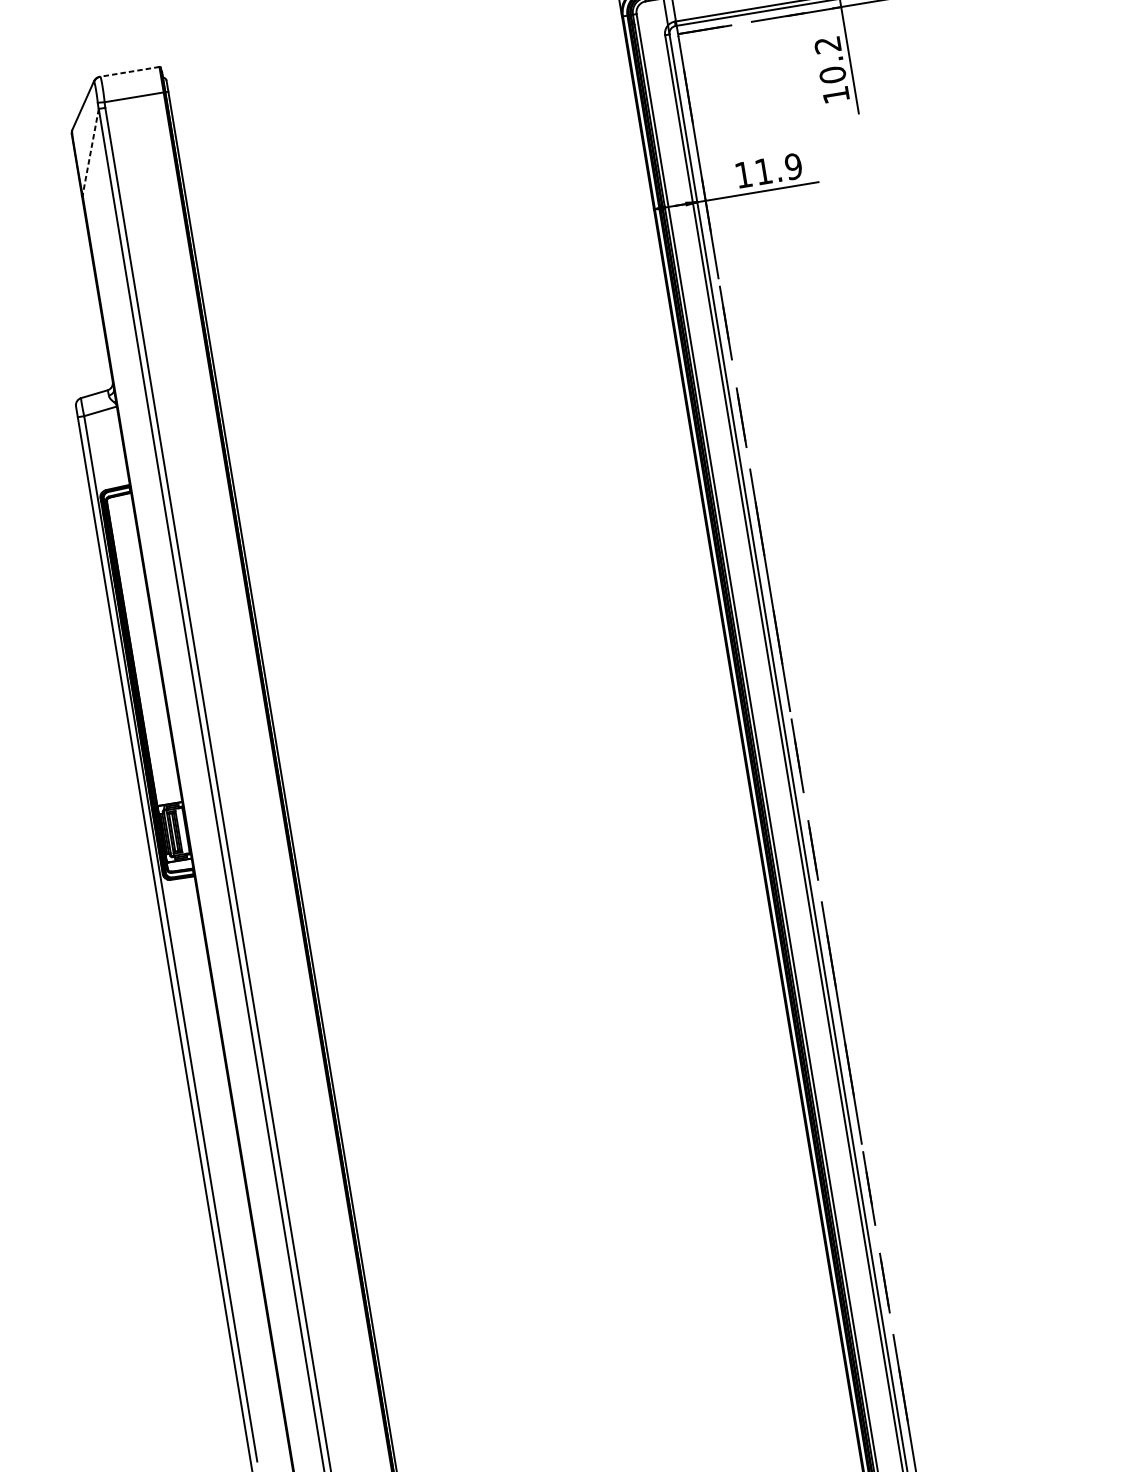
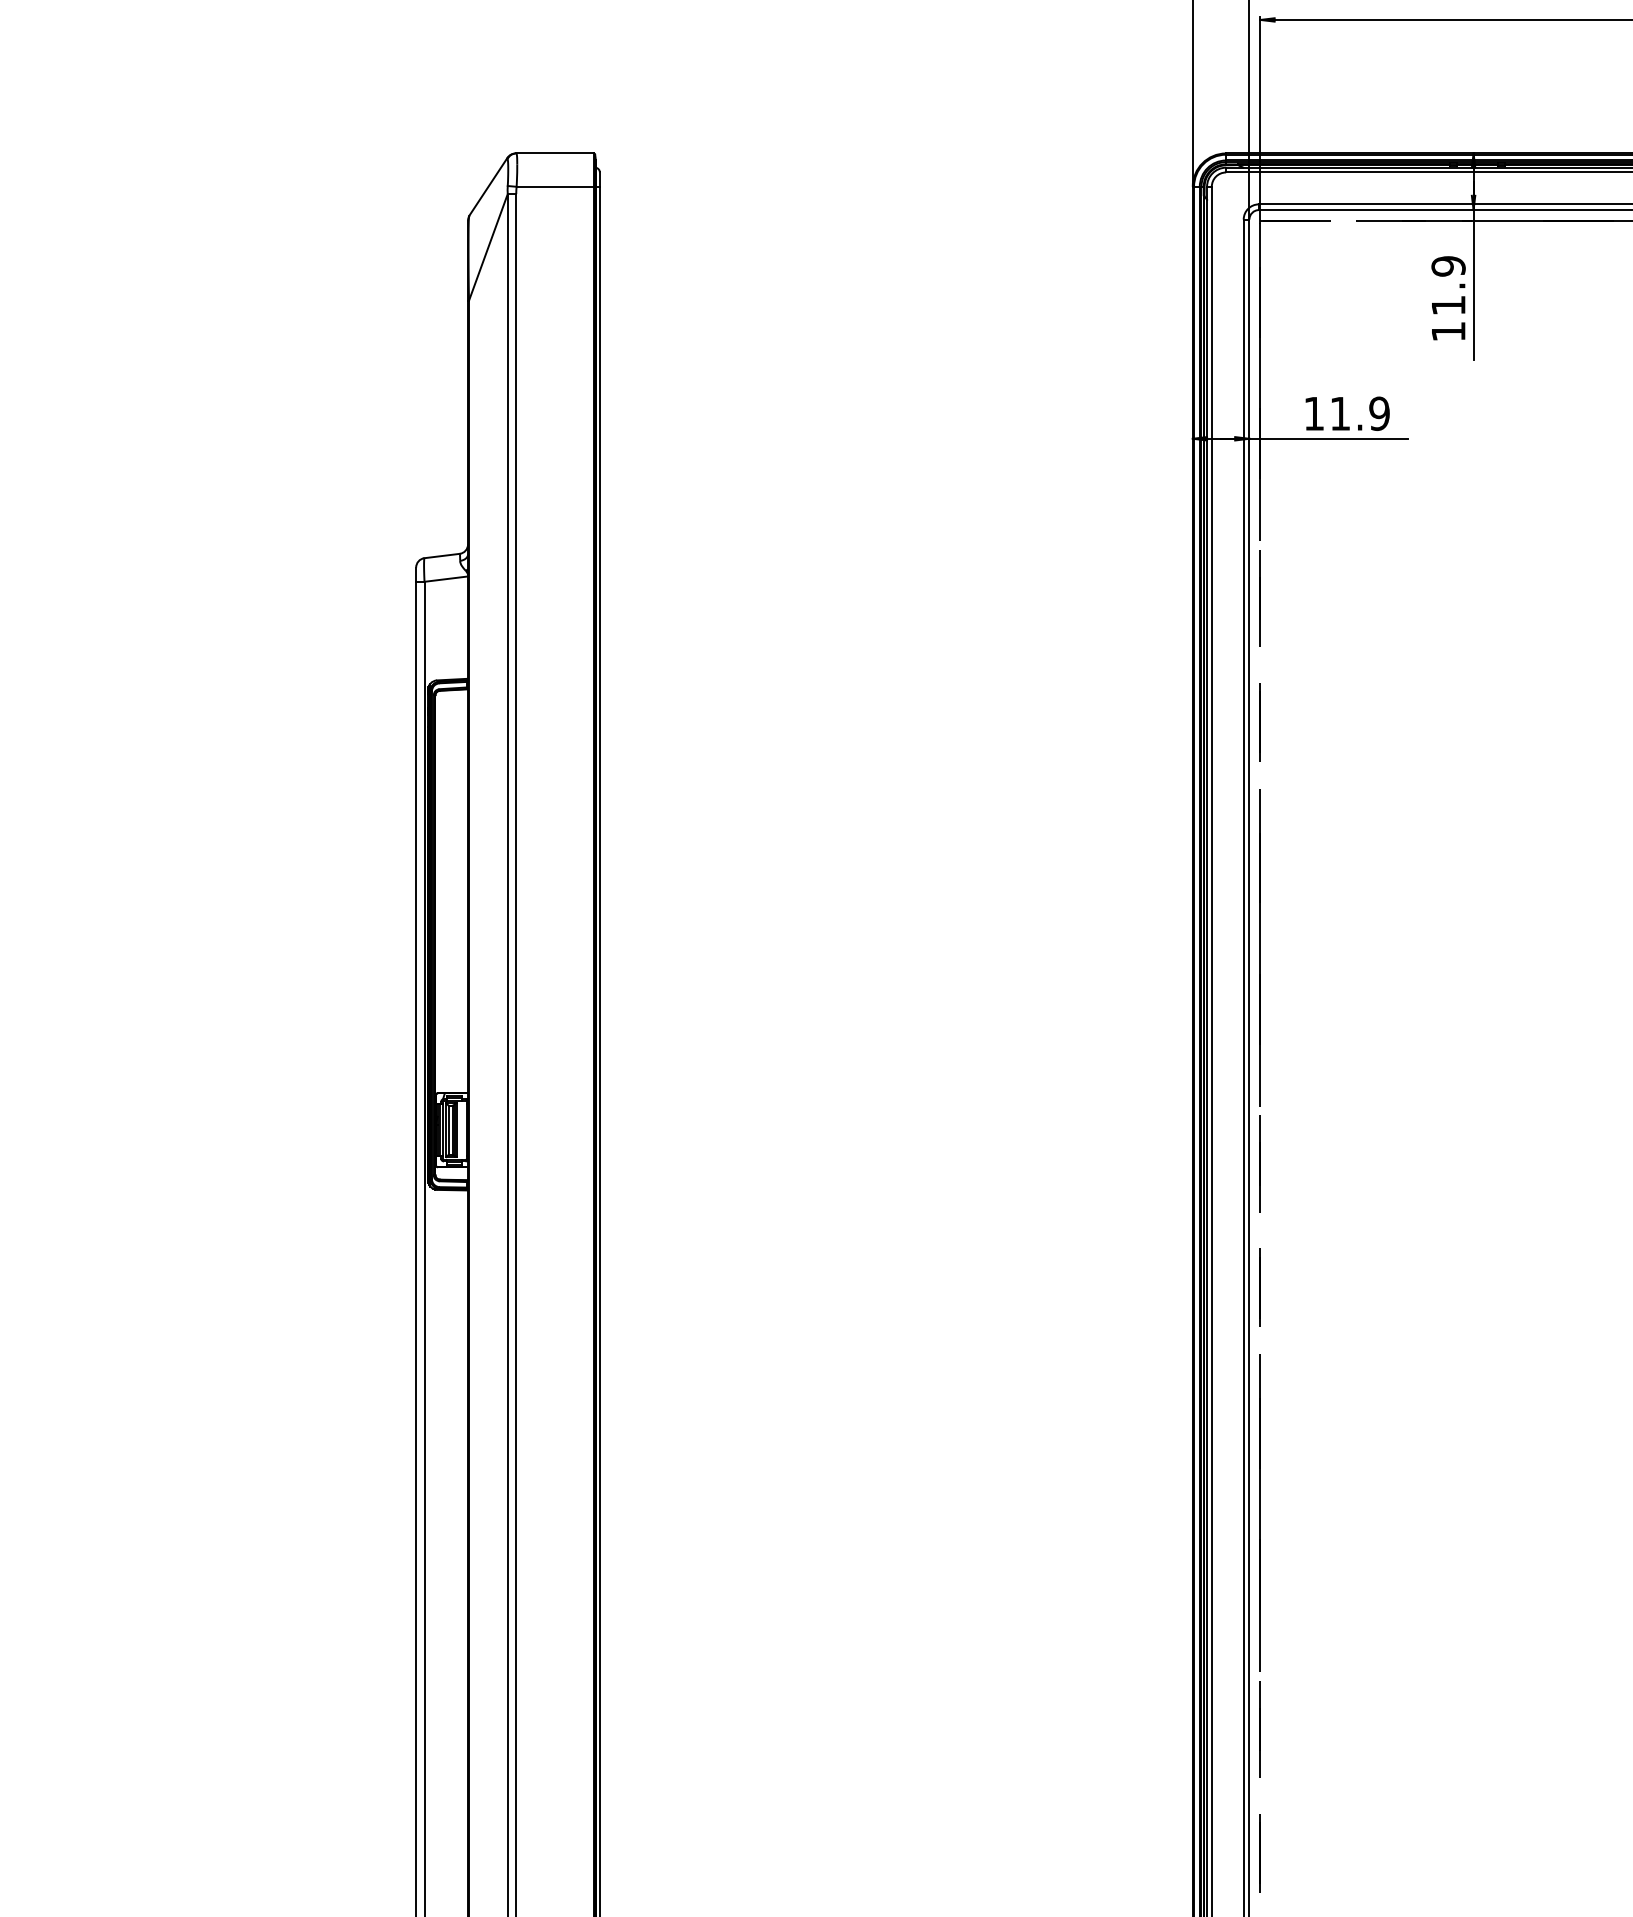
text: (830, 59) -> (1448, 285), 10.2 -> 11.9
line: (129, 71) -> (554, 153), dashed -> solid
line: (90, 152) -> (488, 247), dashed -> solid

